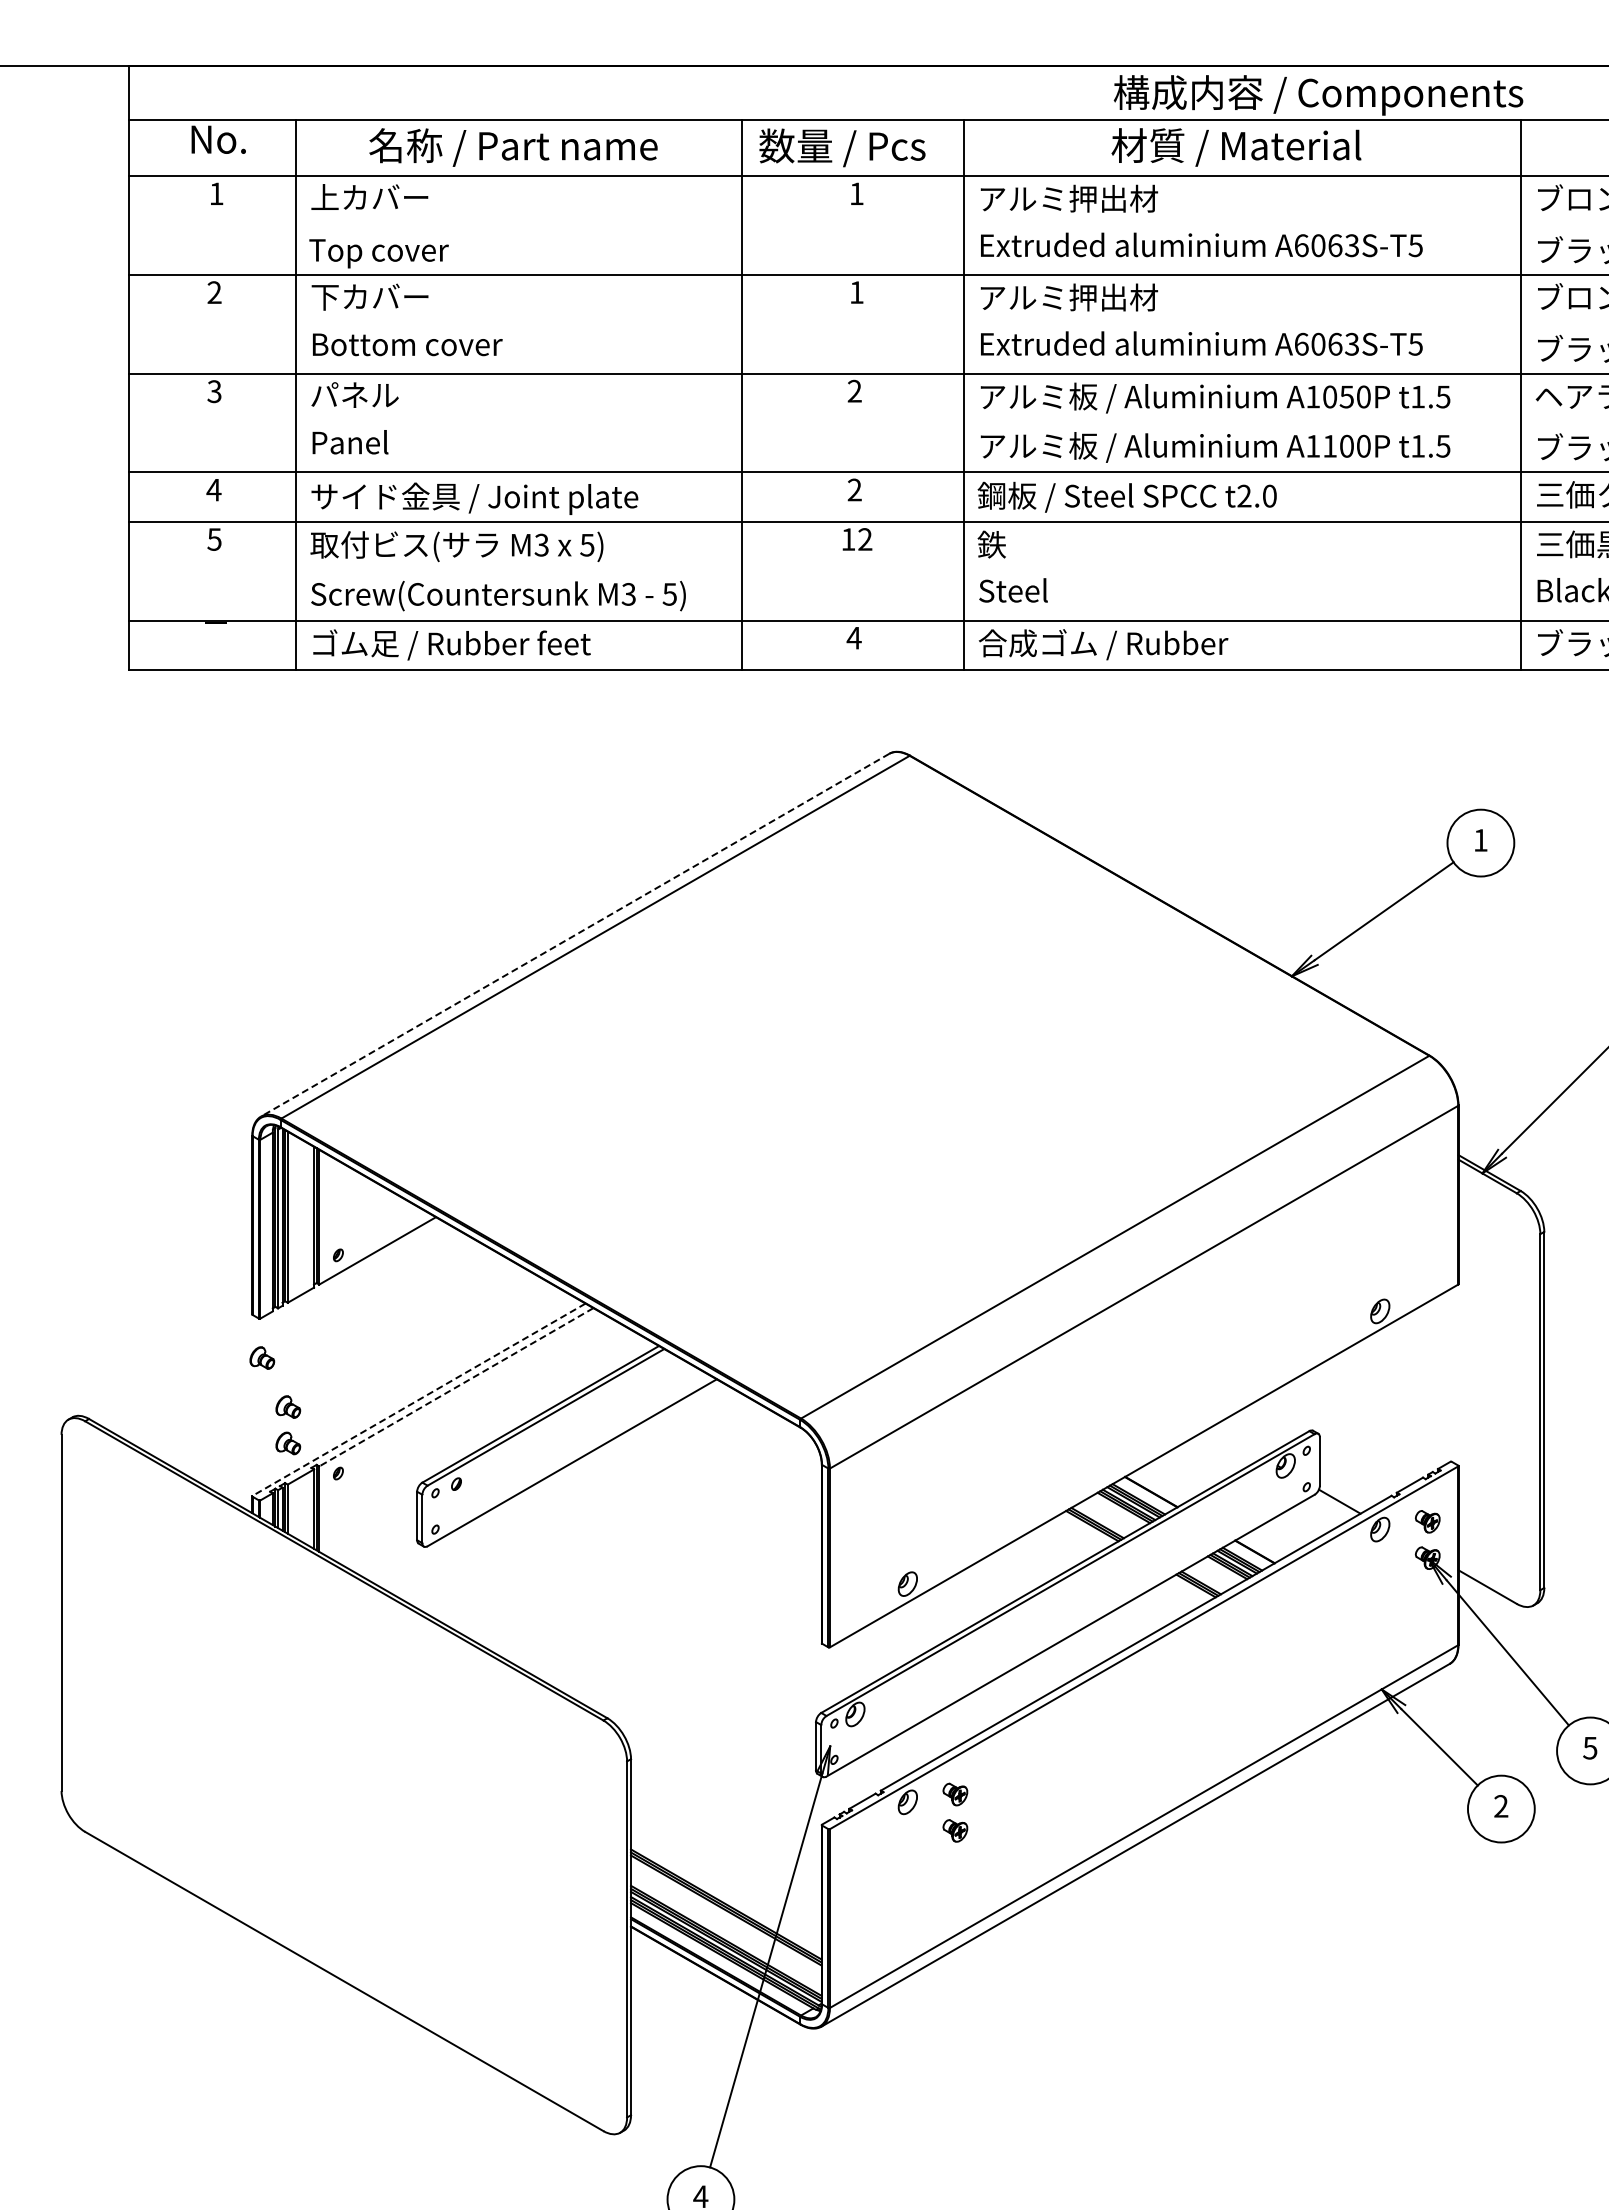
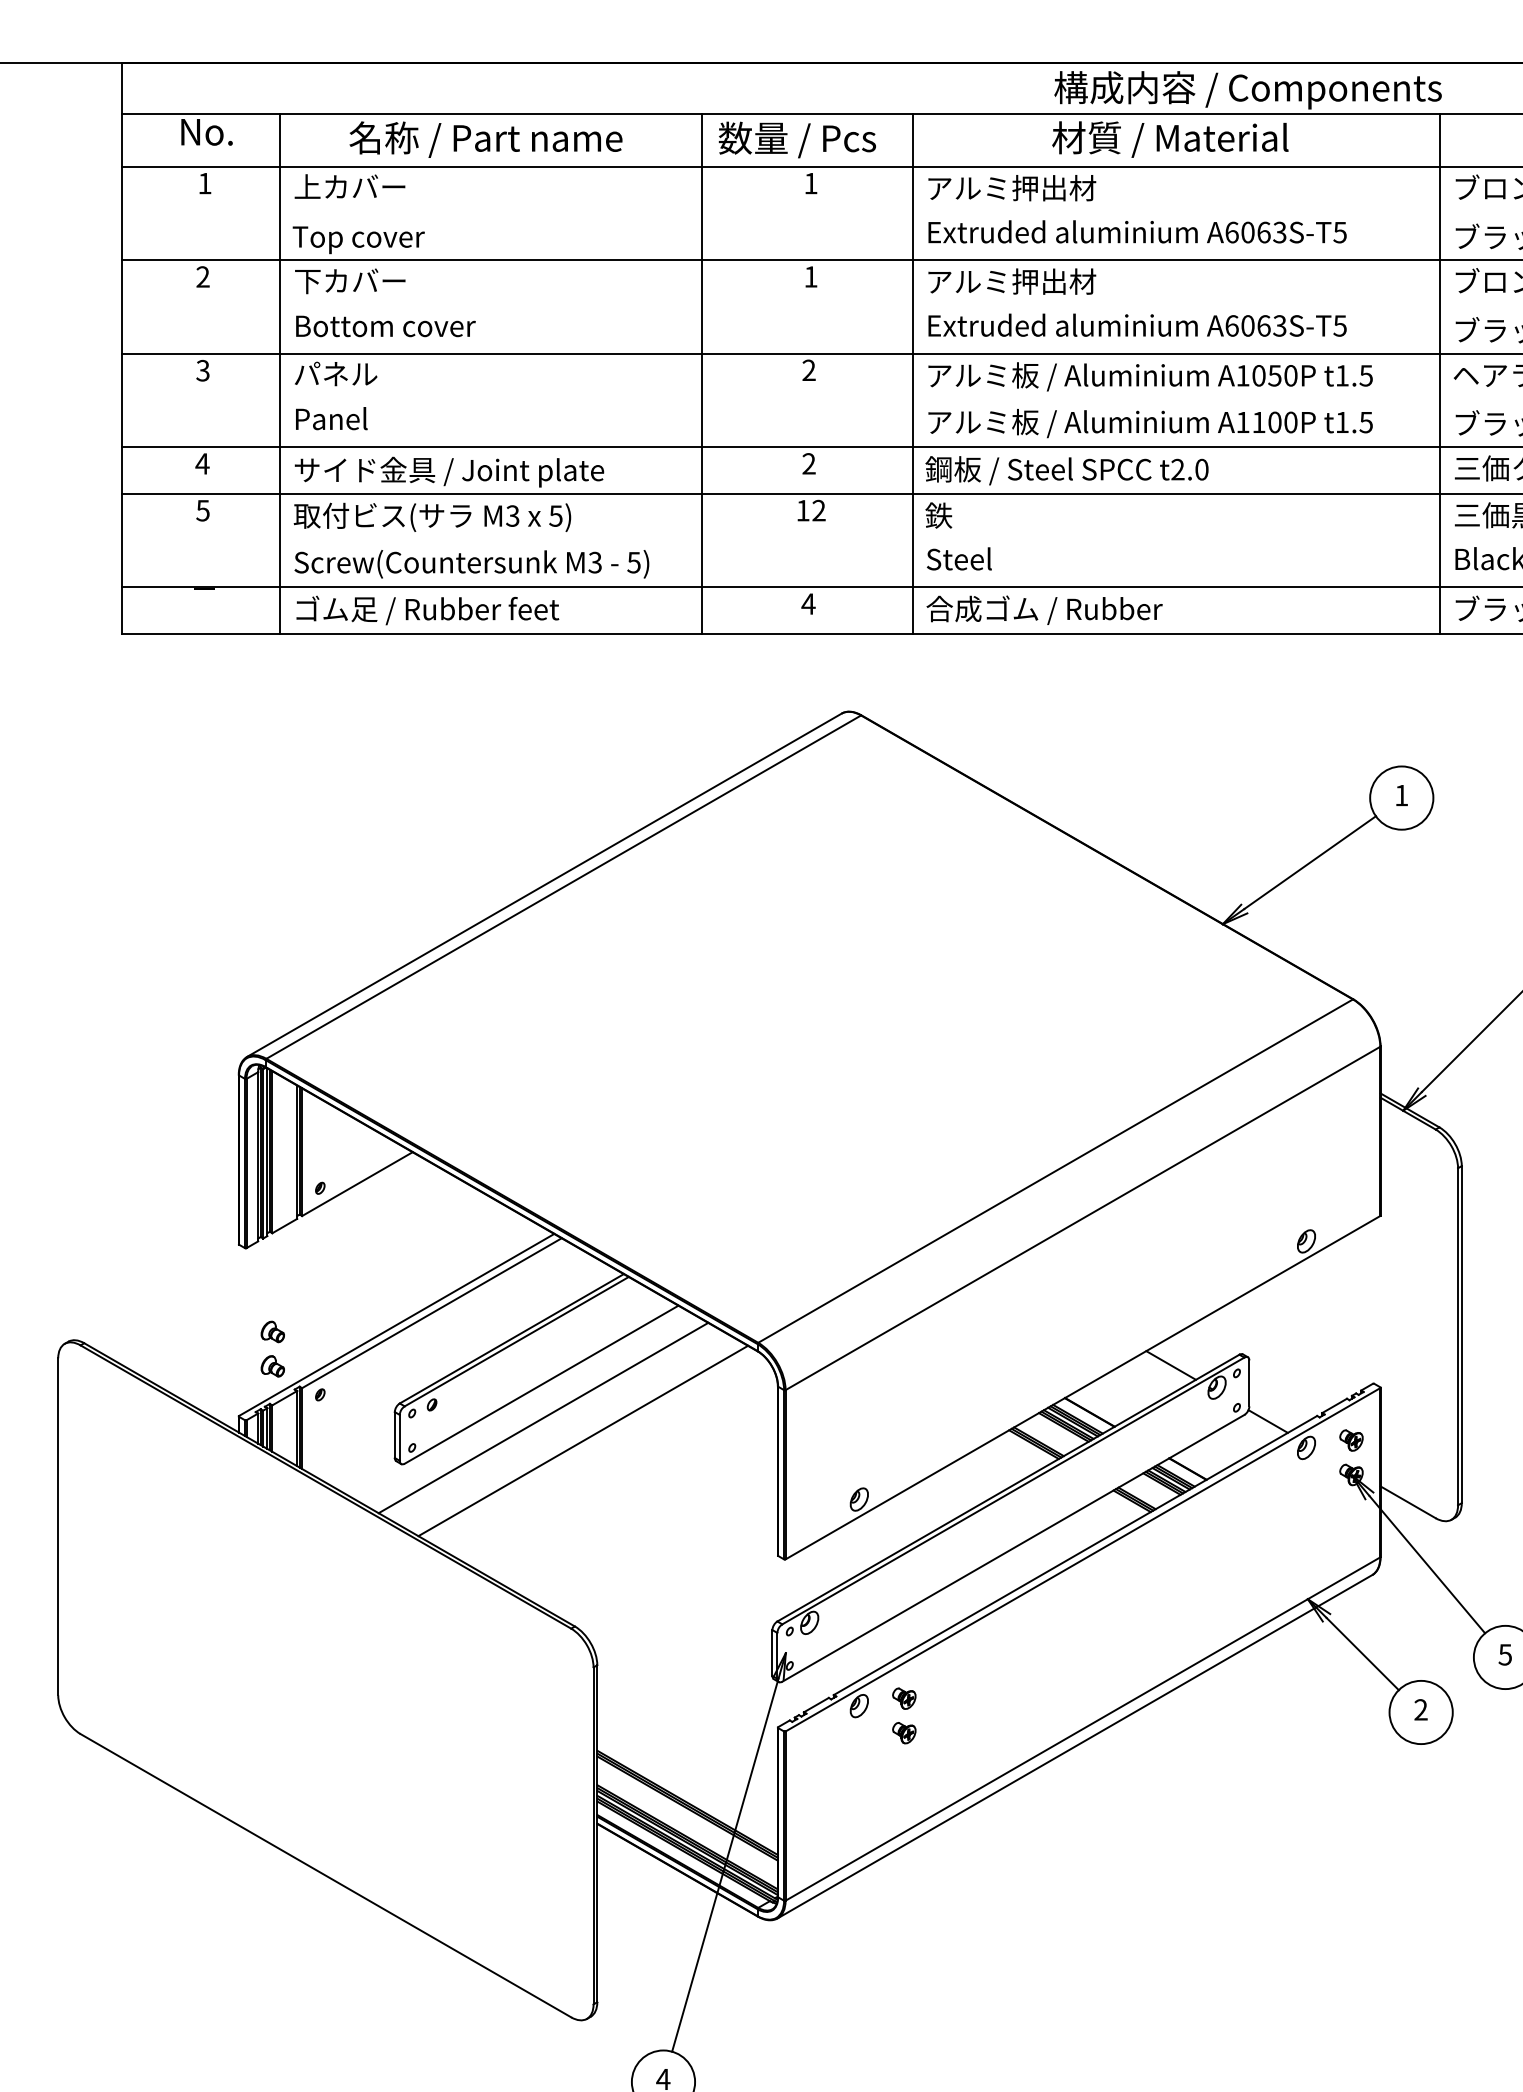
line: (575, 935) -> (544, 885), dashed -> solid
part: (262, 1357) -> (248, 1285), removed
line: (455, 1387) -> (431, 1313), dashed -> solid
line: (418, 1399) -> (396, 1324), dashed -> solid
line: (1237, 1442) -> (1171, 1365), added
line: (574, 1497) -> (543, 1417), added
line: (616, 1521) -> (583, 1440), added

